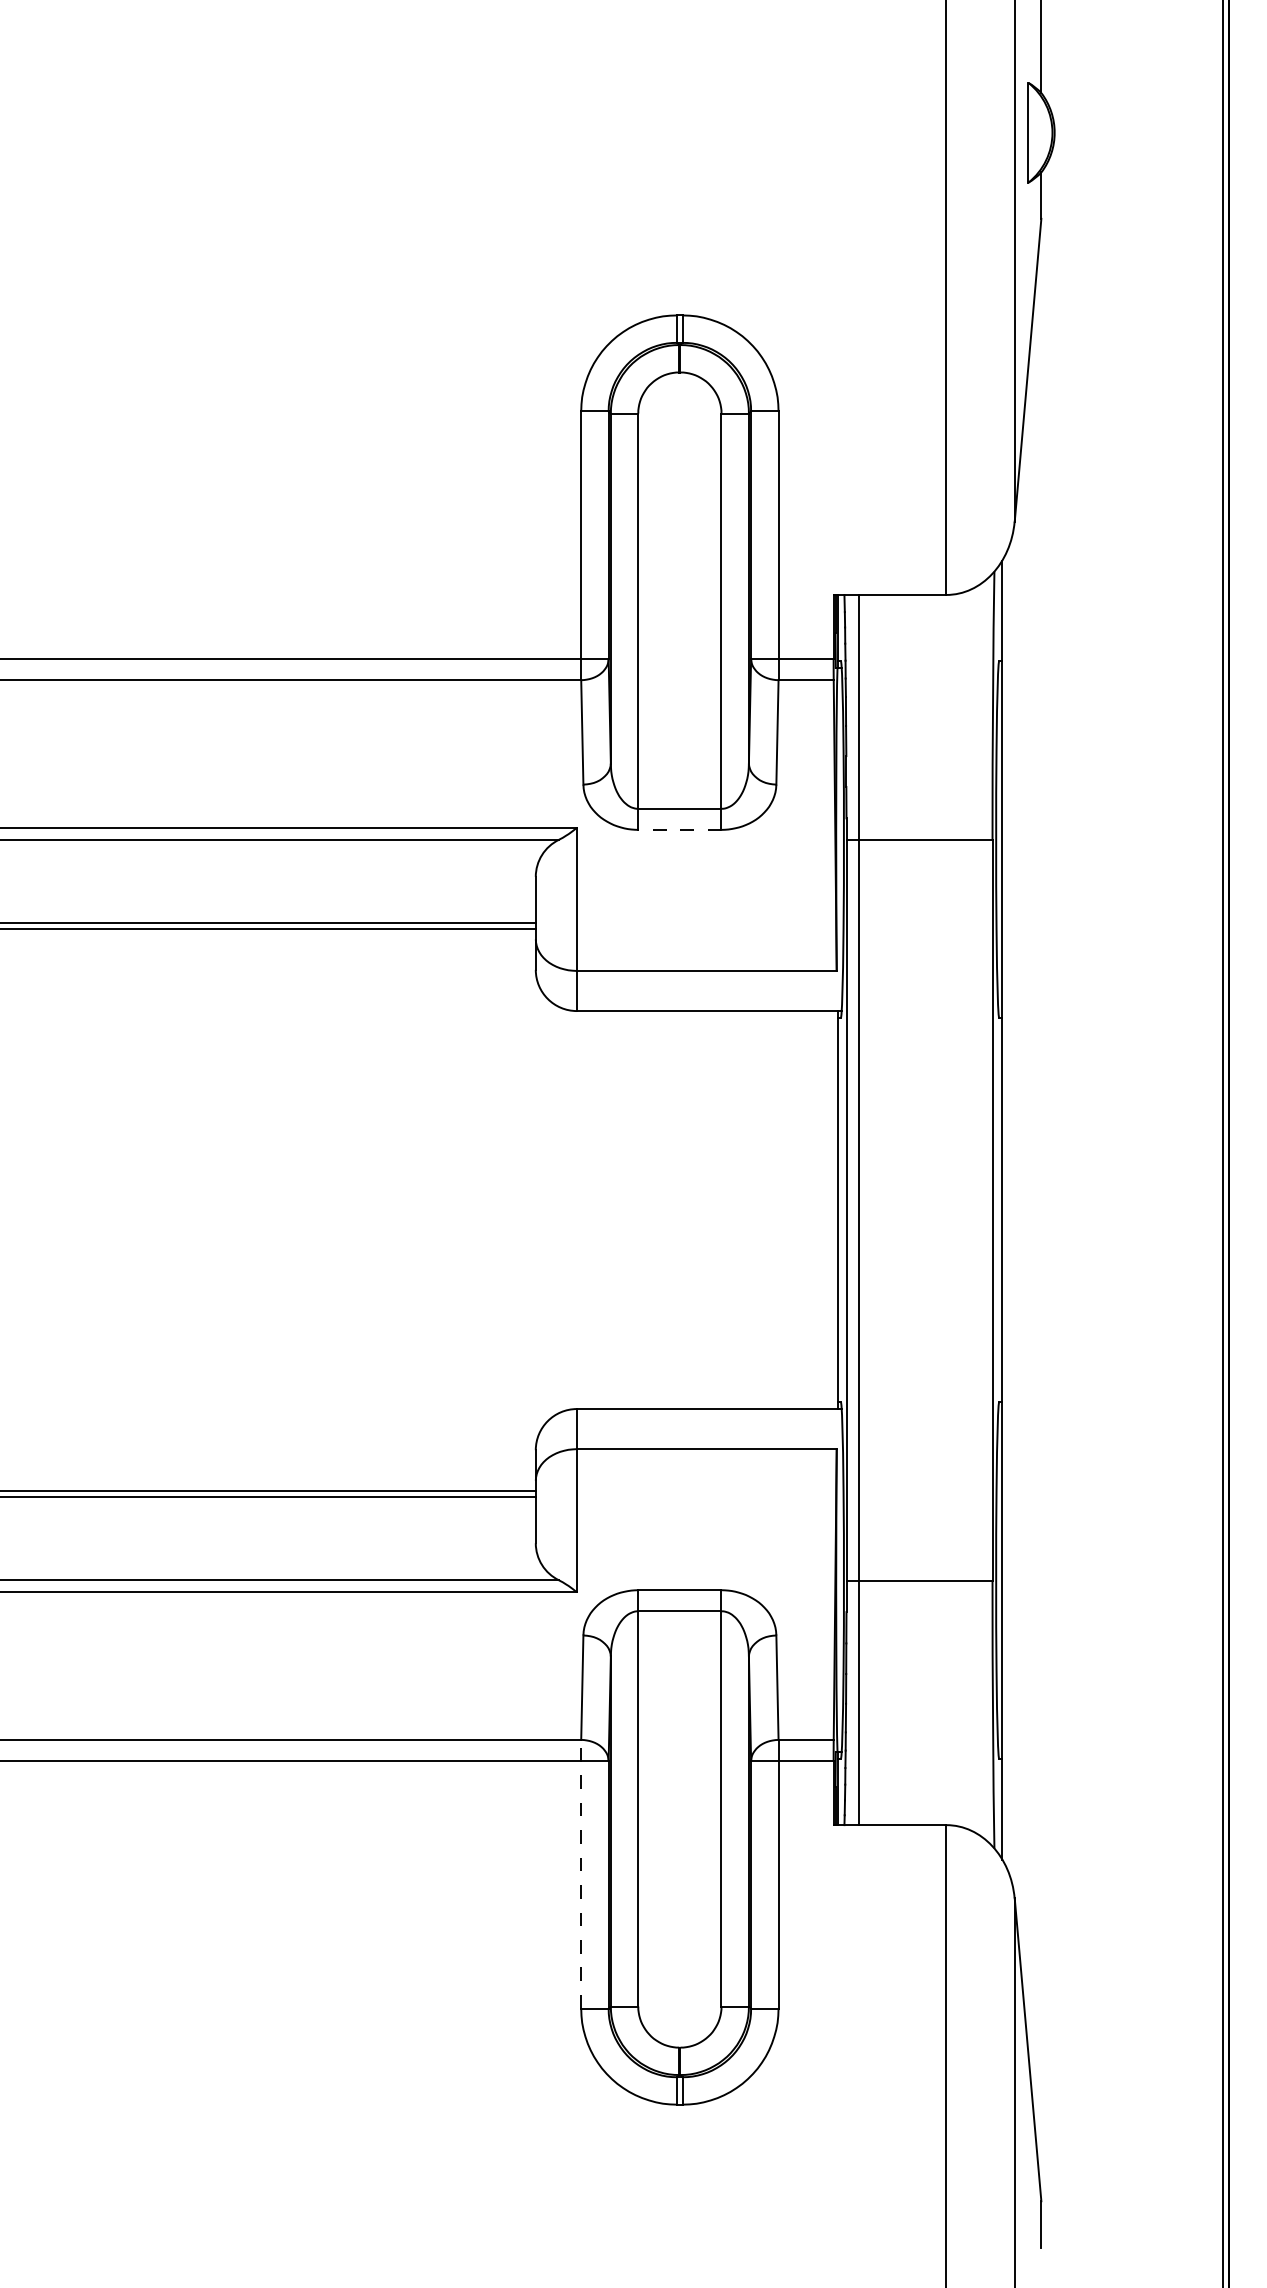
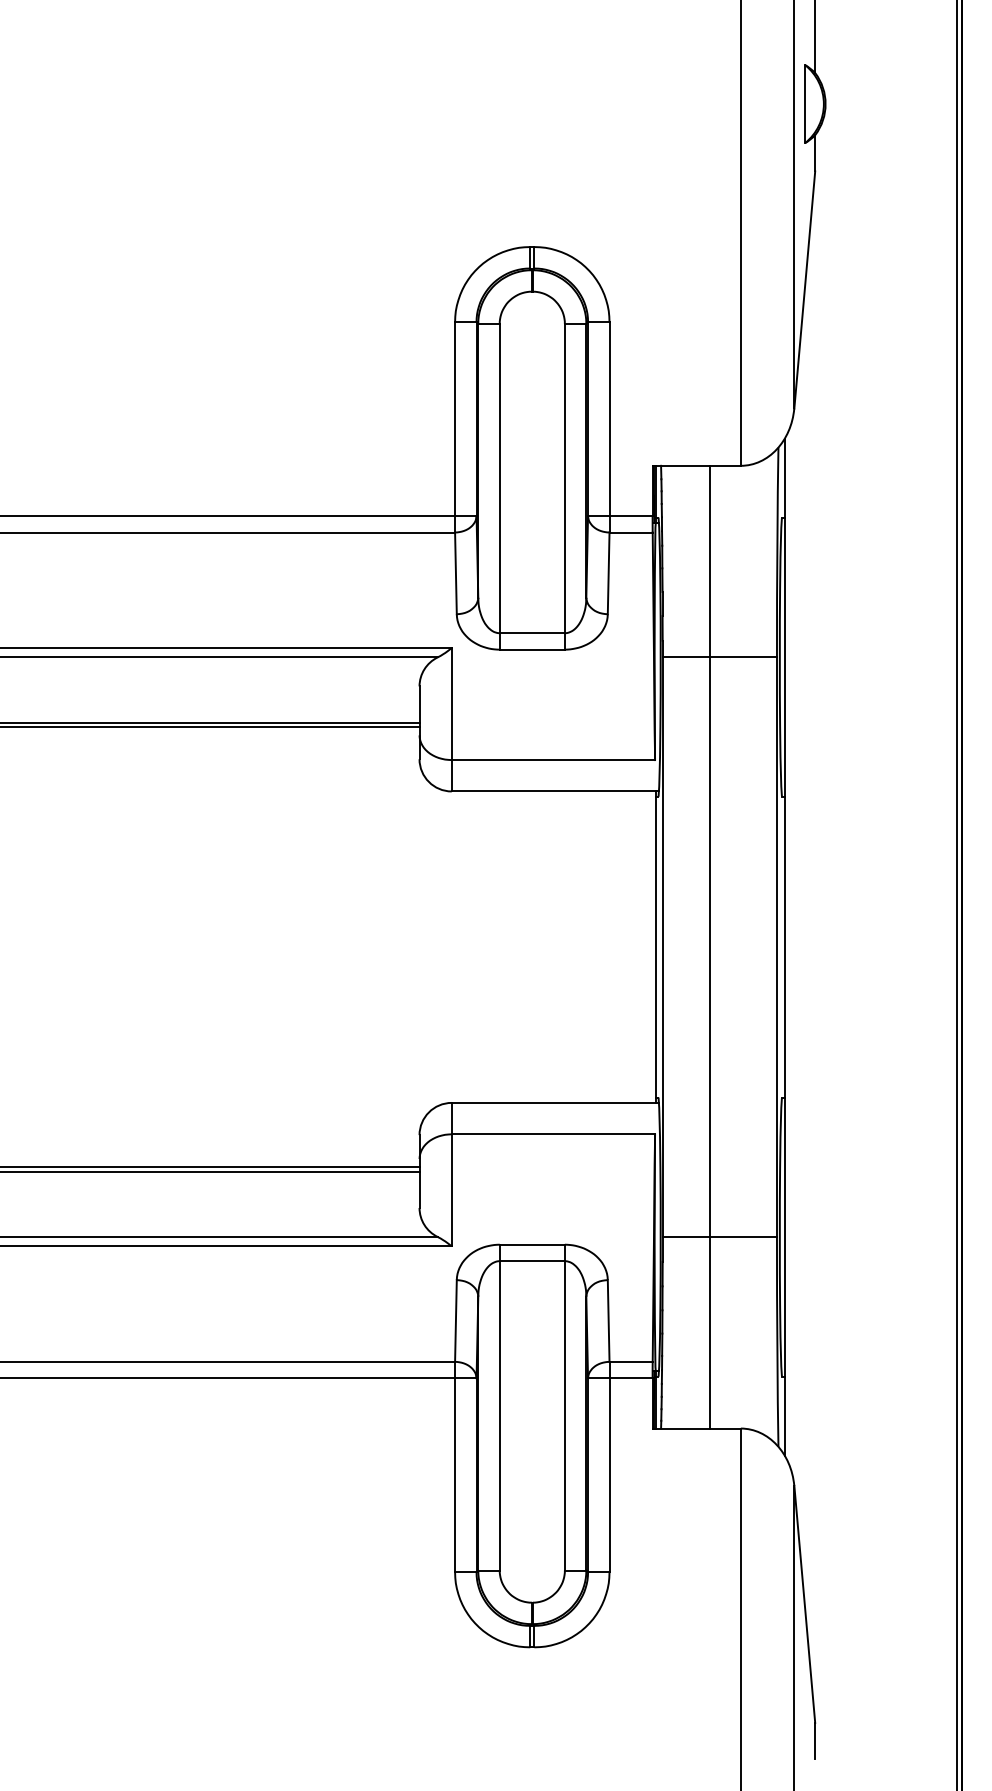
line: (679, 829) -> (531, 649), dashed -> solid
line: (859, 1209) -> (709, 946), moved
line: (581, 1873) -> (455, 1466), dashed -> solid

